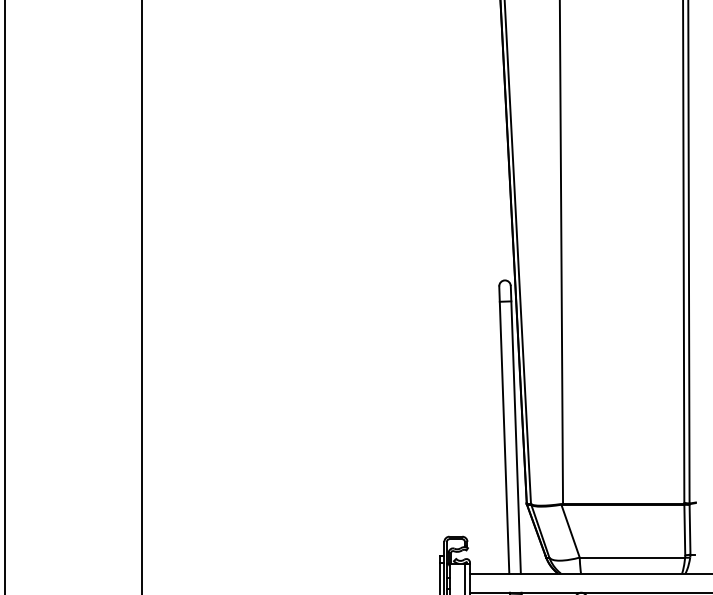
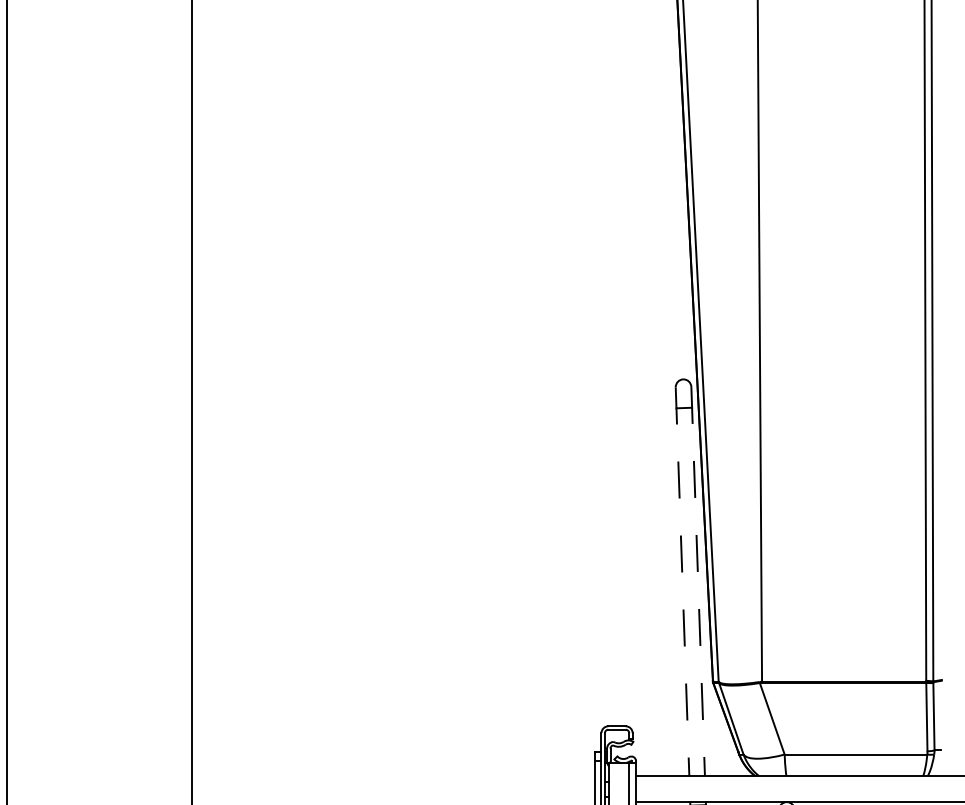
line: (516, 429) -> (698, 581), solid -> dashed
line: (504, 430) -> (682, 582), solid -> dashed

